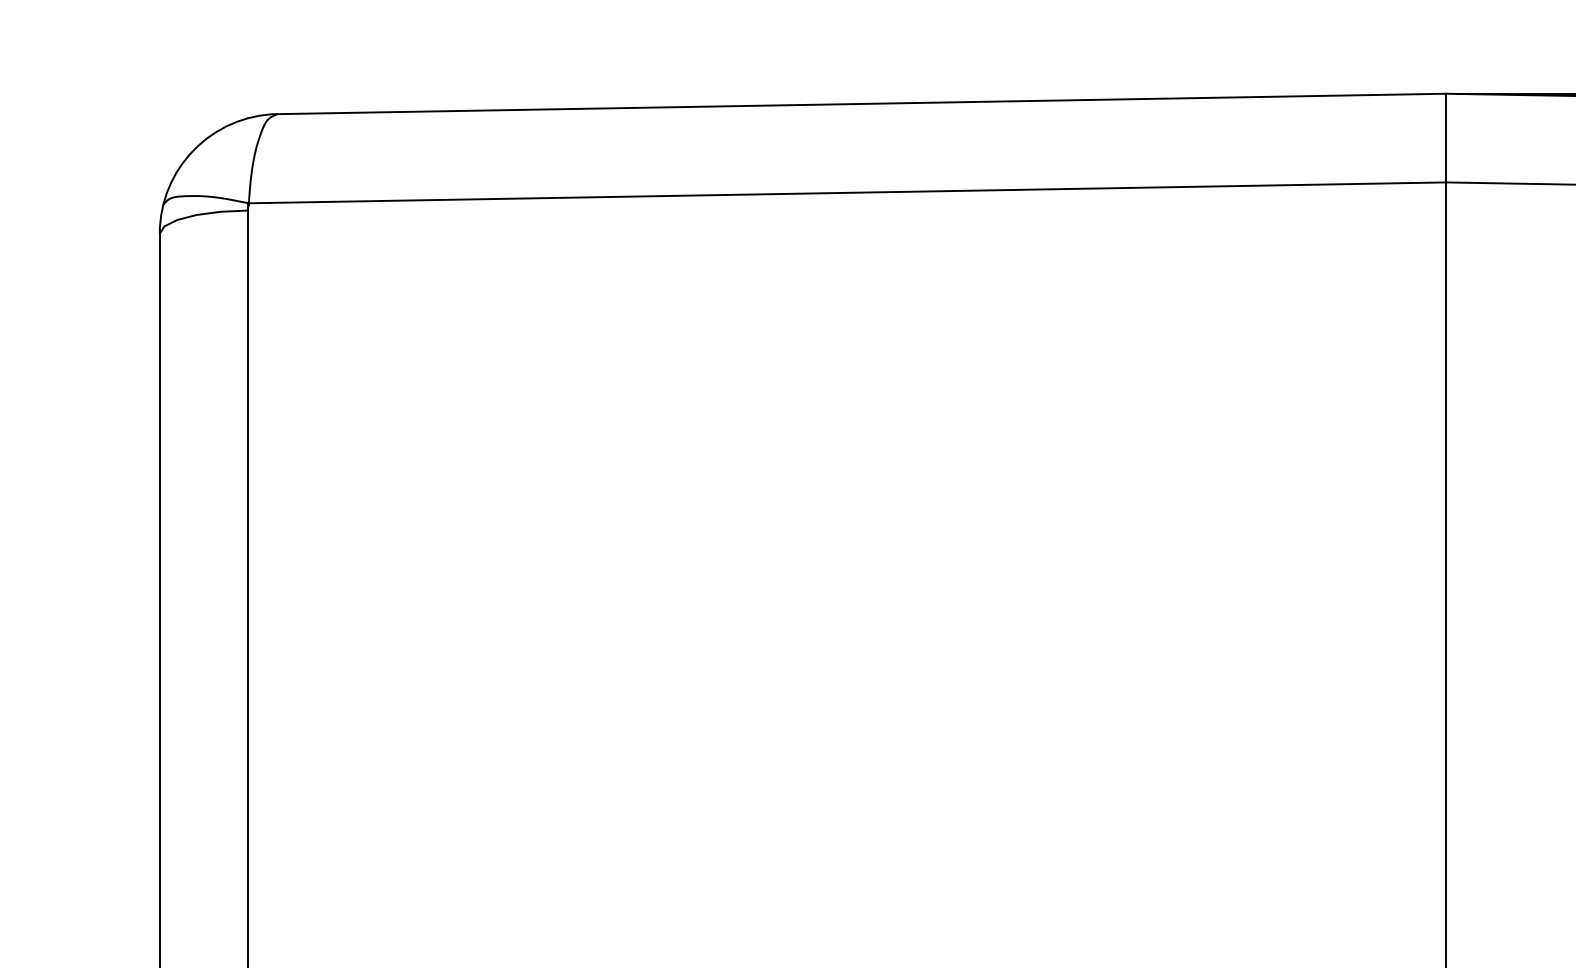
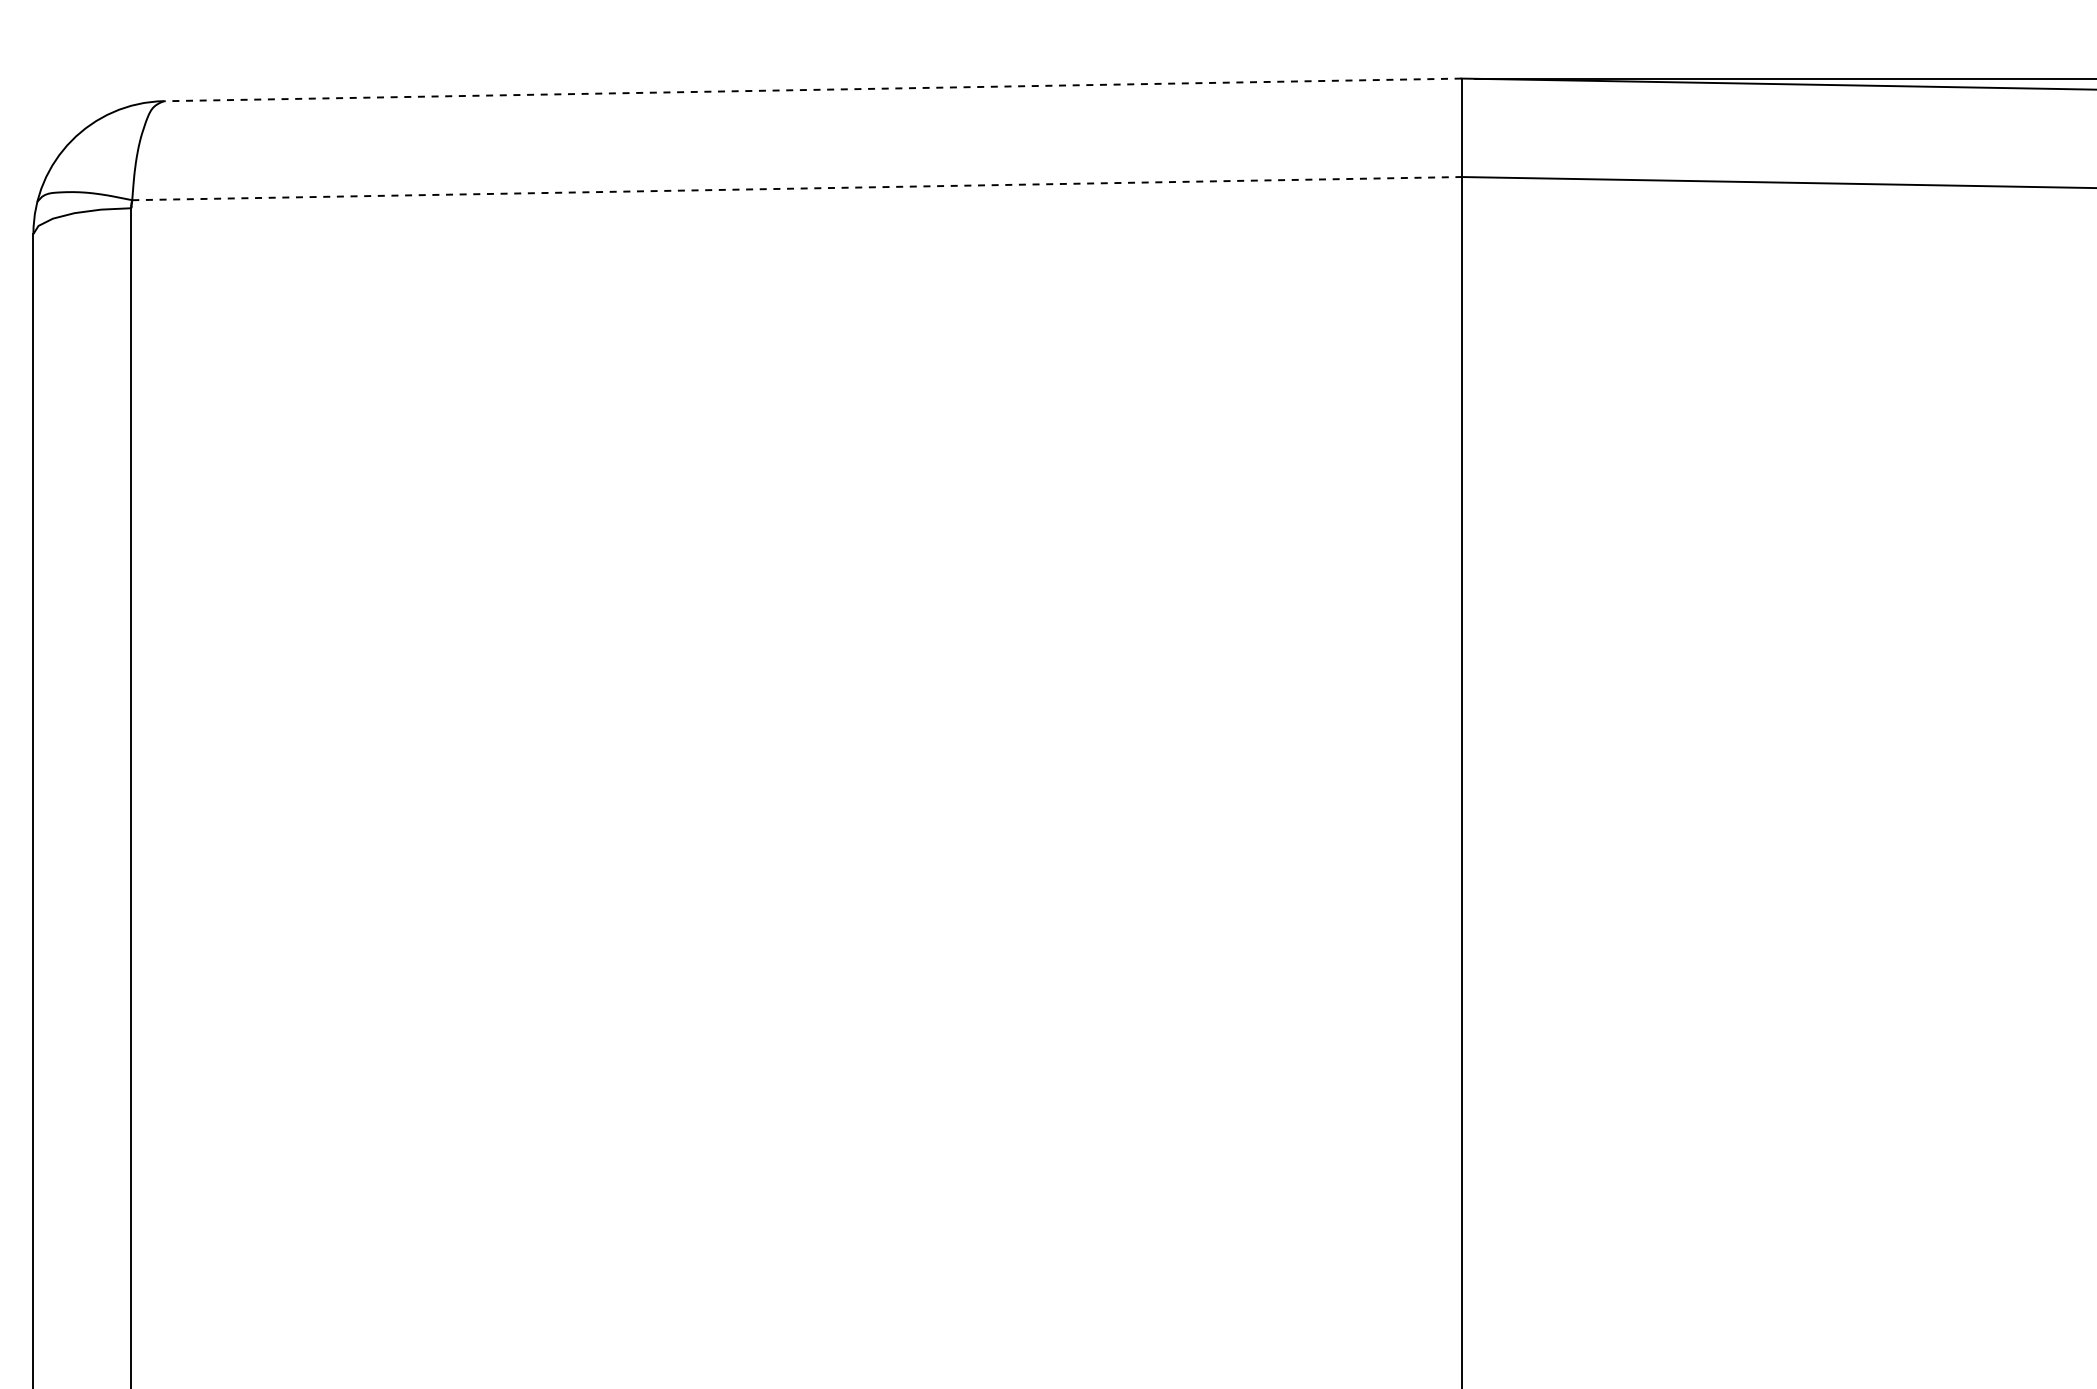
line: (861, 103) -> (812, 89), solid -> dashed
line: (847, 192) -> (796, 188), solid -> dashed

